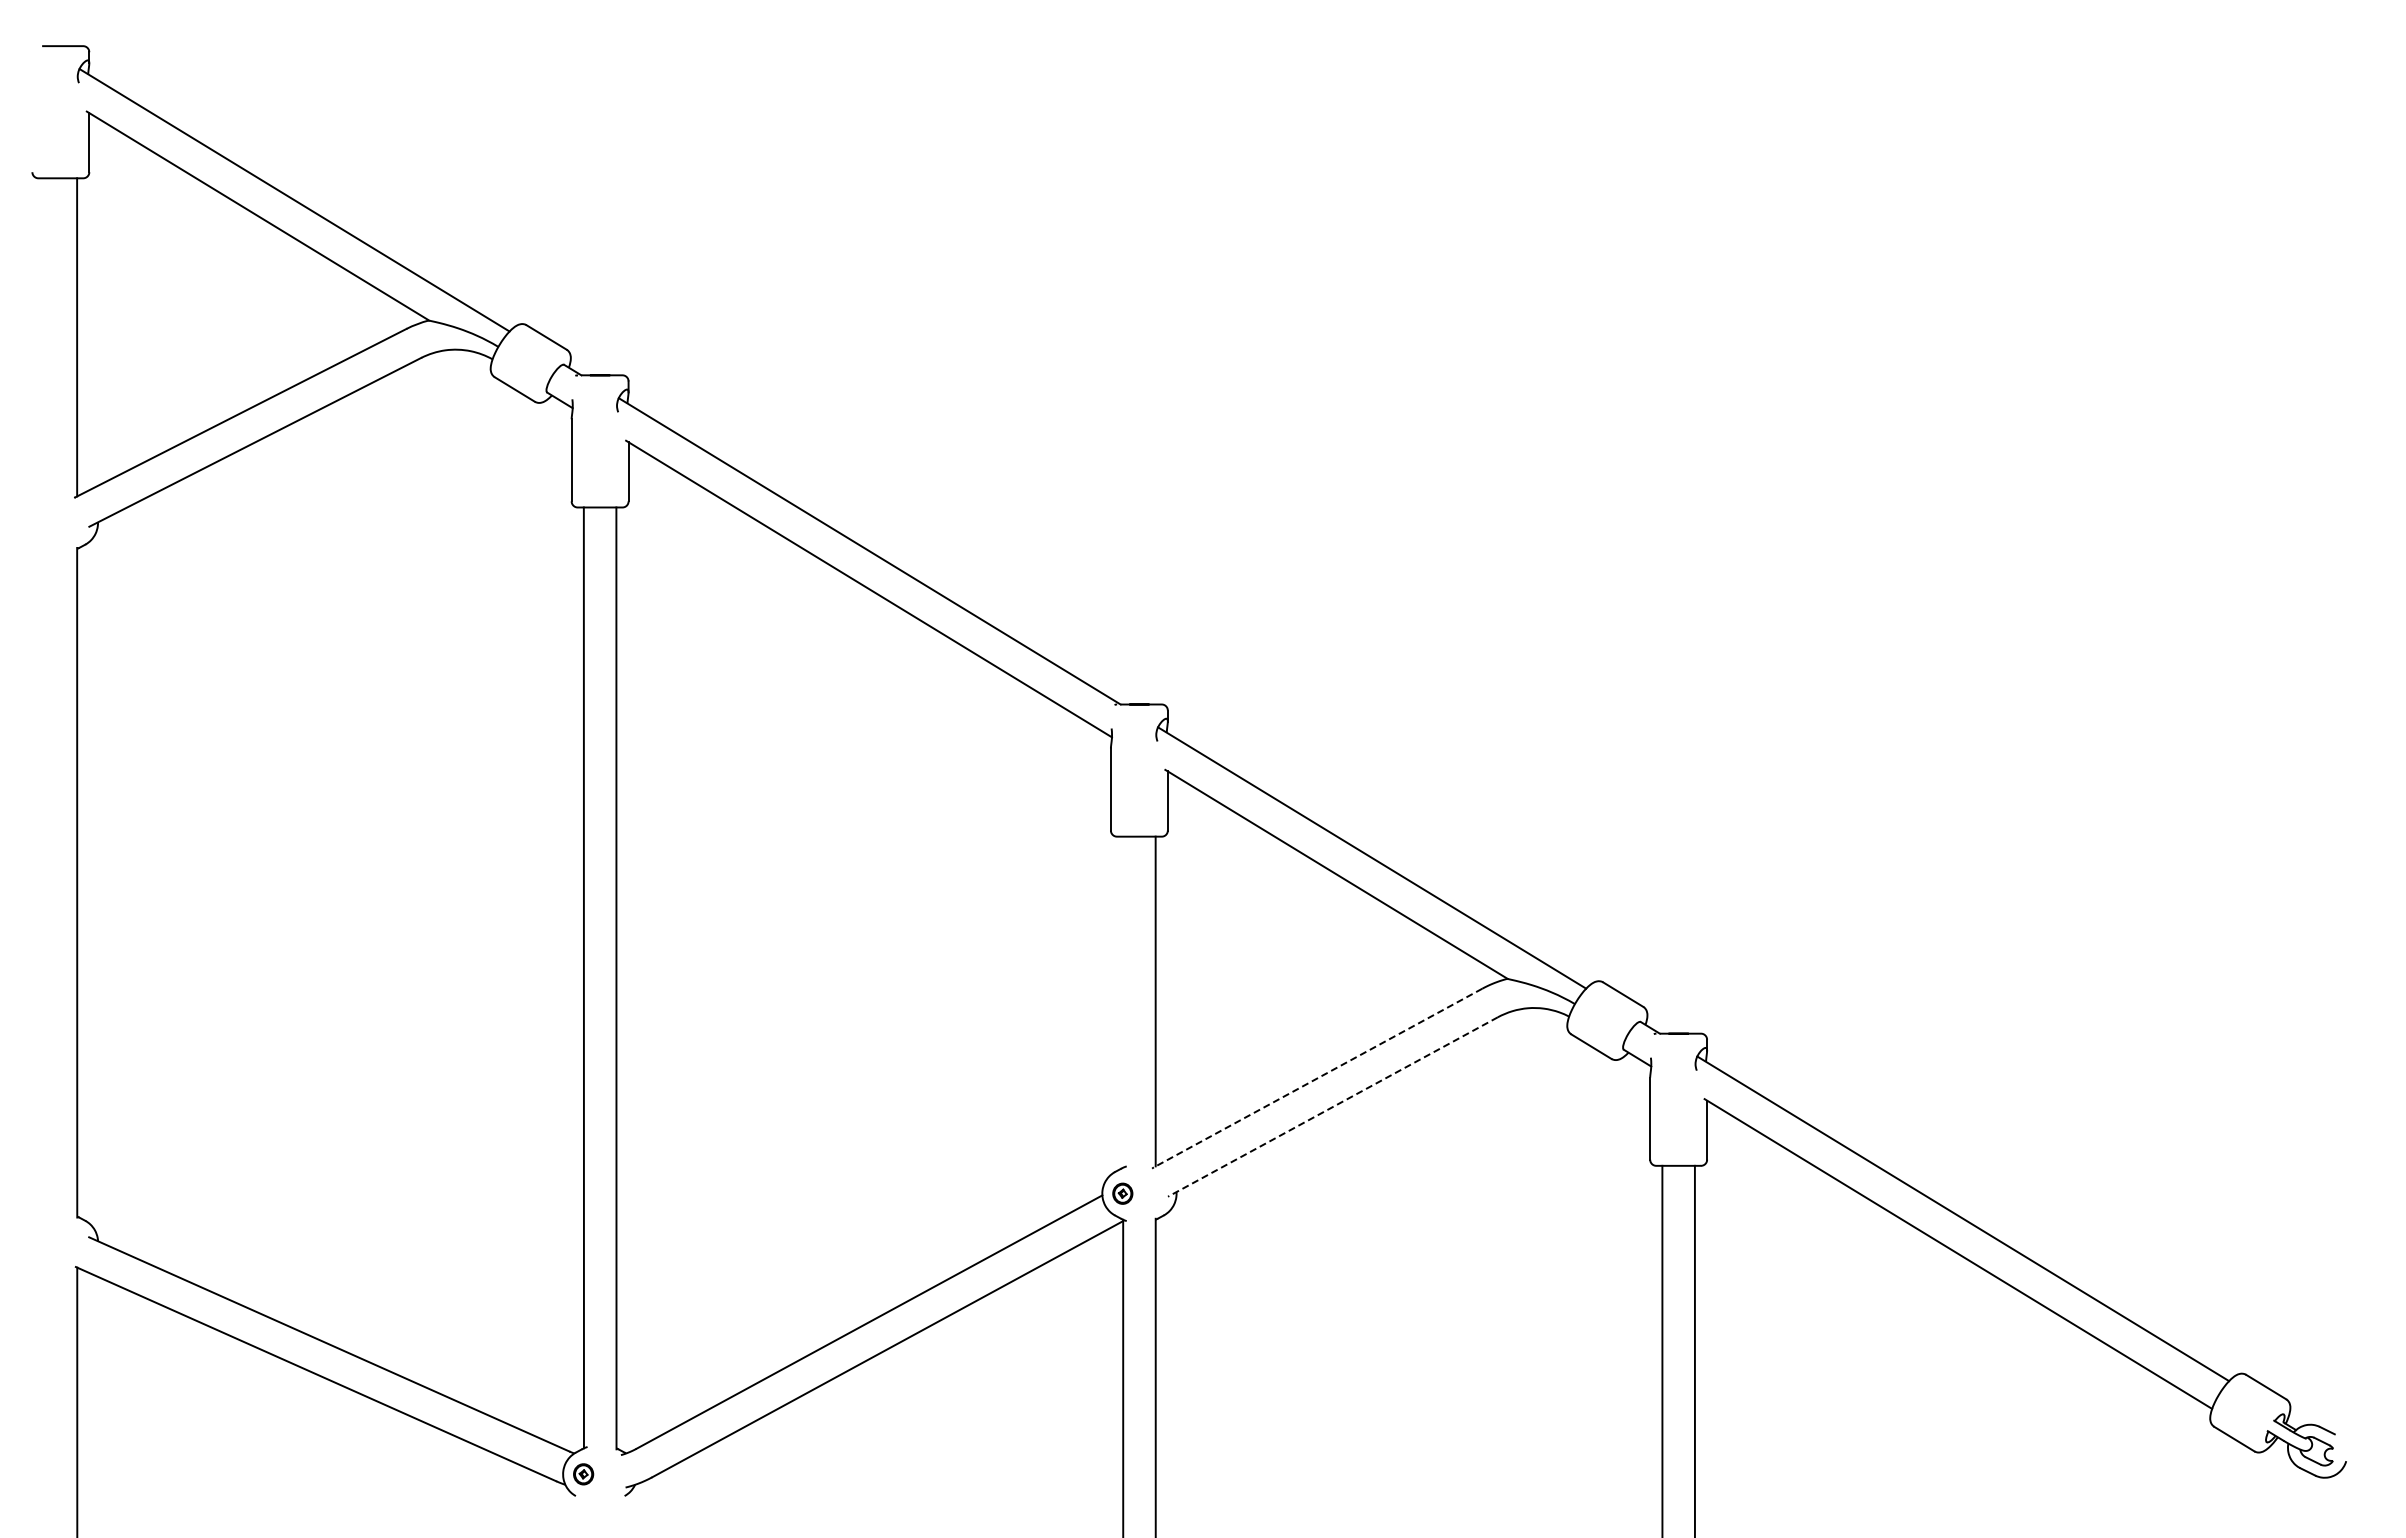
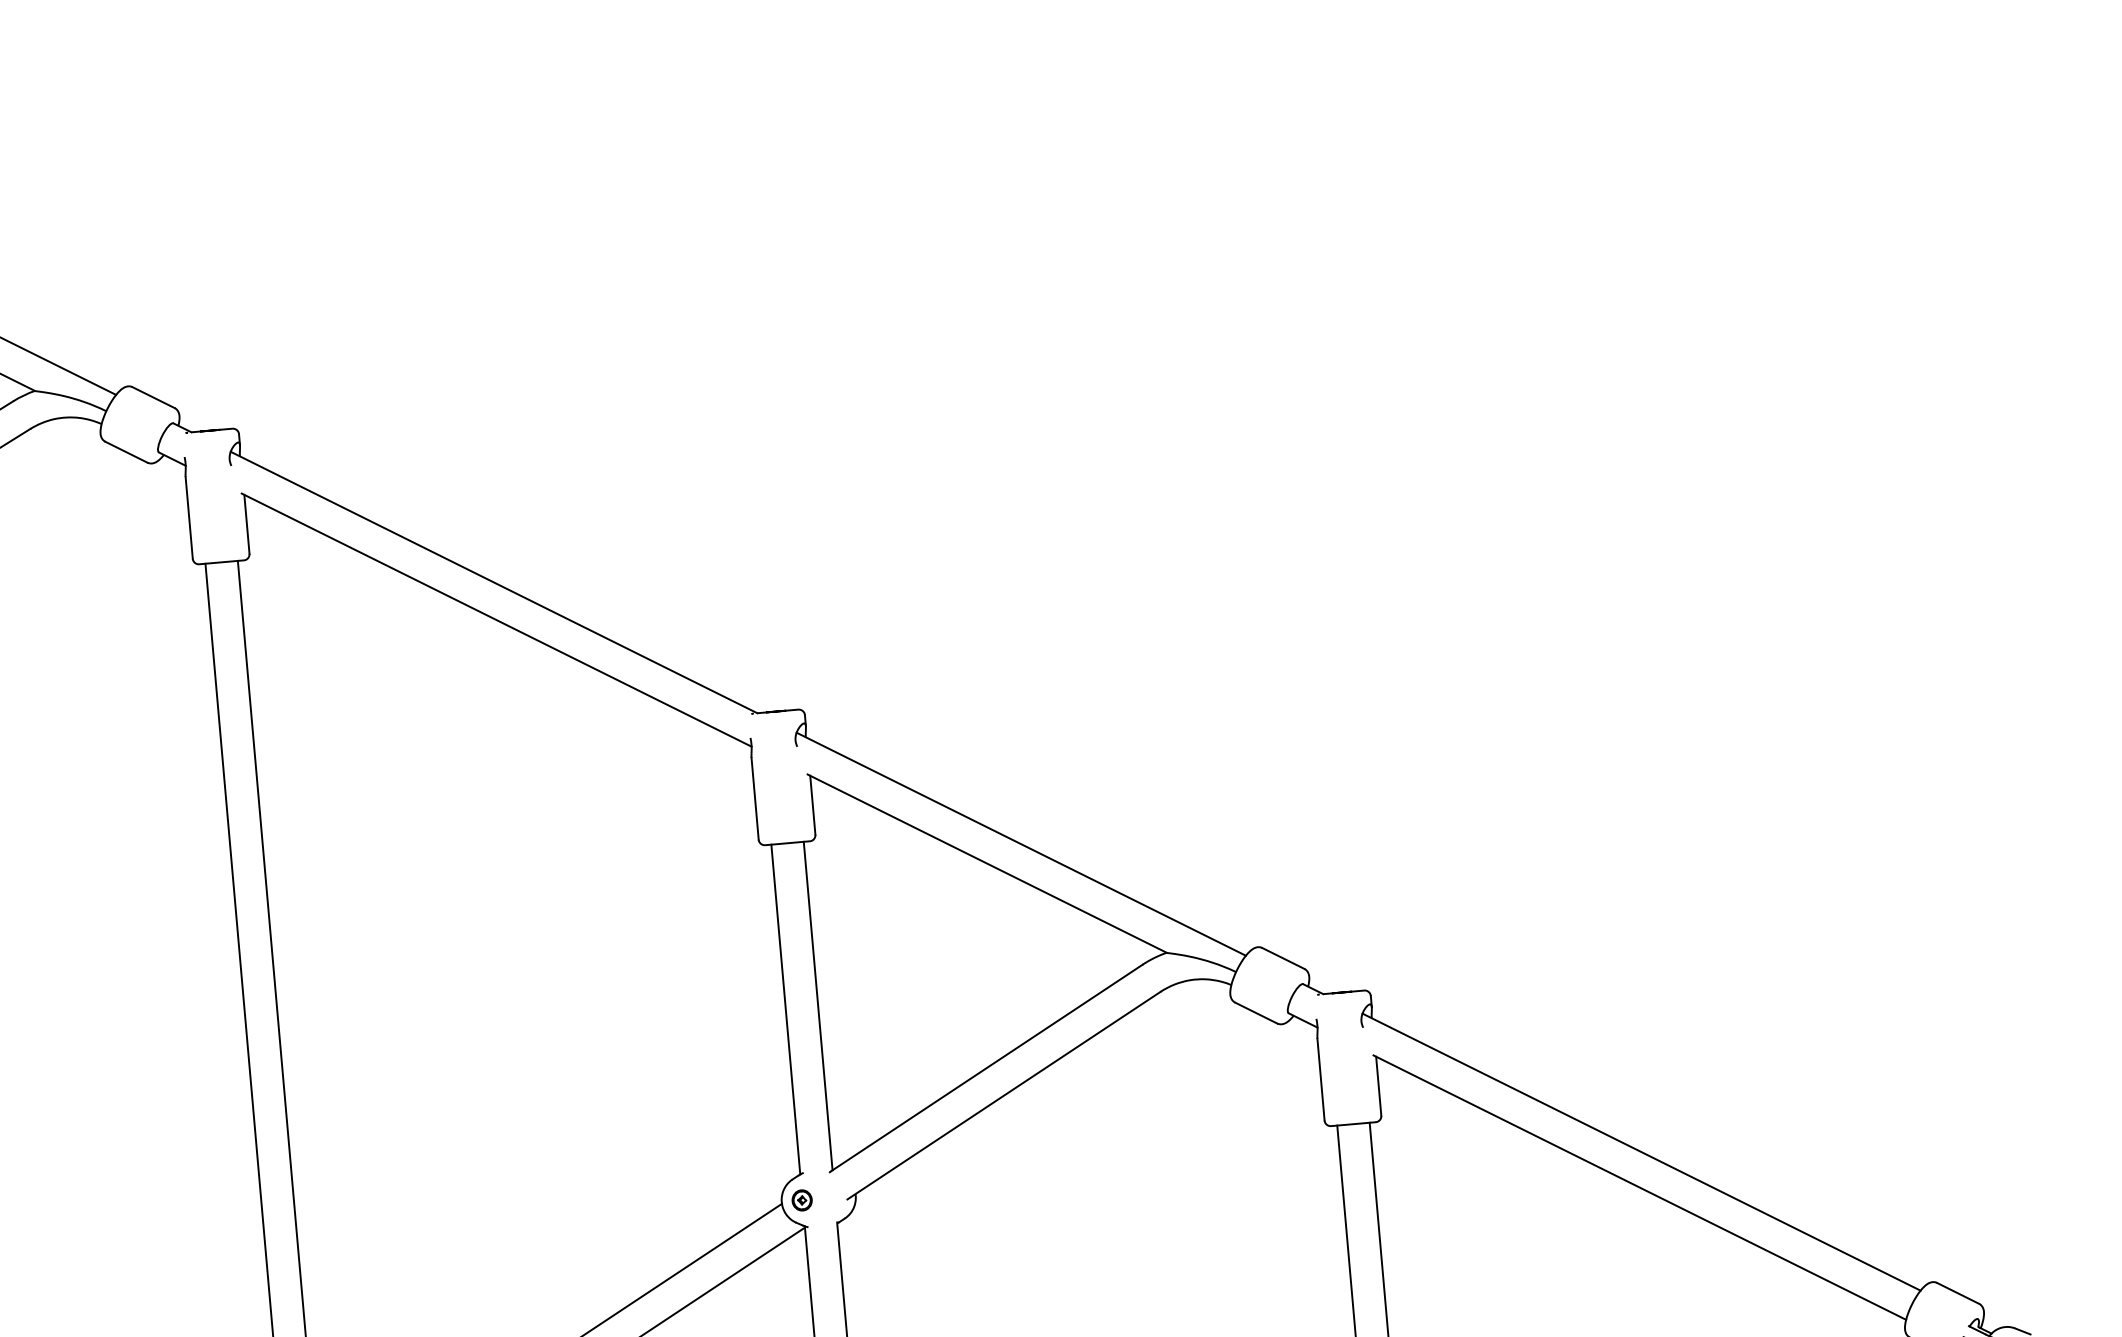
line: (1123, 1001) -> (786, 1008), added
line: (1318, 1078) -> (987, 1068), dashed -> solid
line: (1332, 1107) -> (1003, 1096), dashed -> solid

